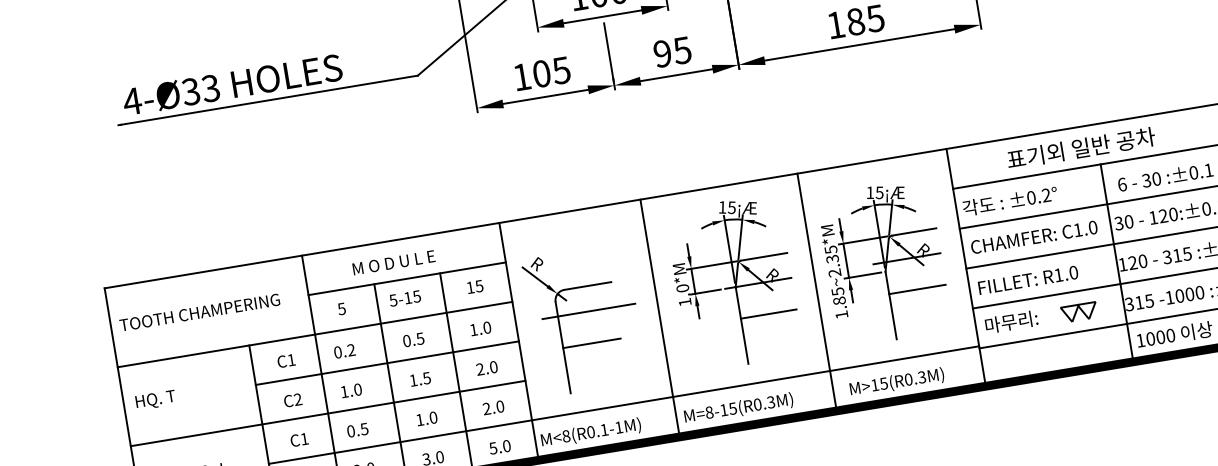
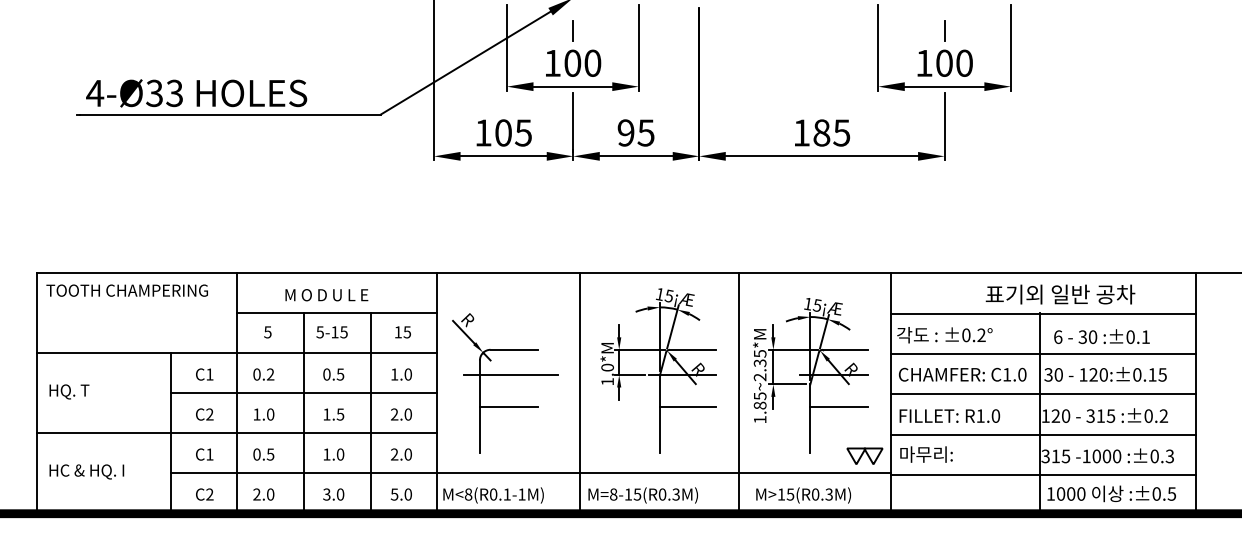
text: (1081, 148) -> (1060, 294), moved
part: (1078, 311) -> (864, 455), moved
text: (199, 312) -> (126, 290), moved

